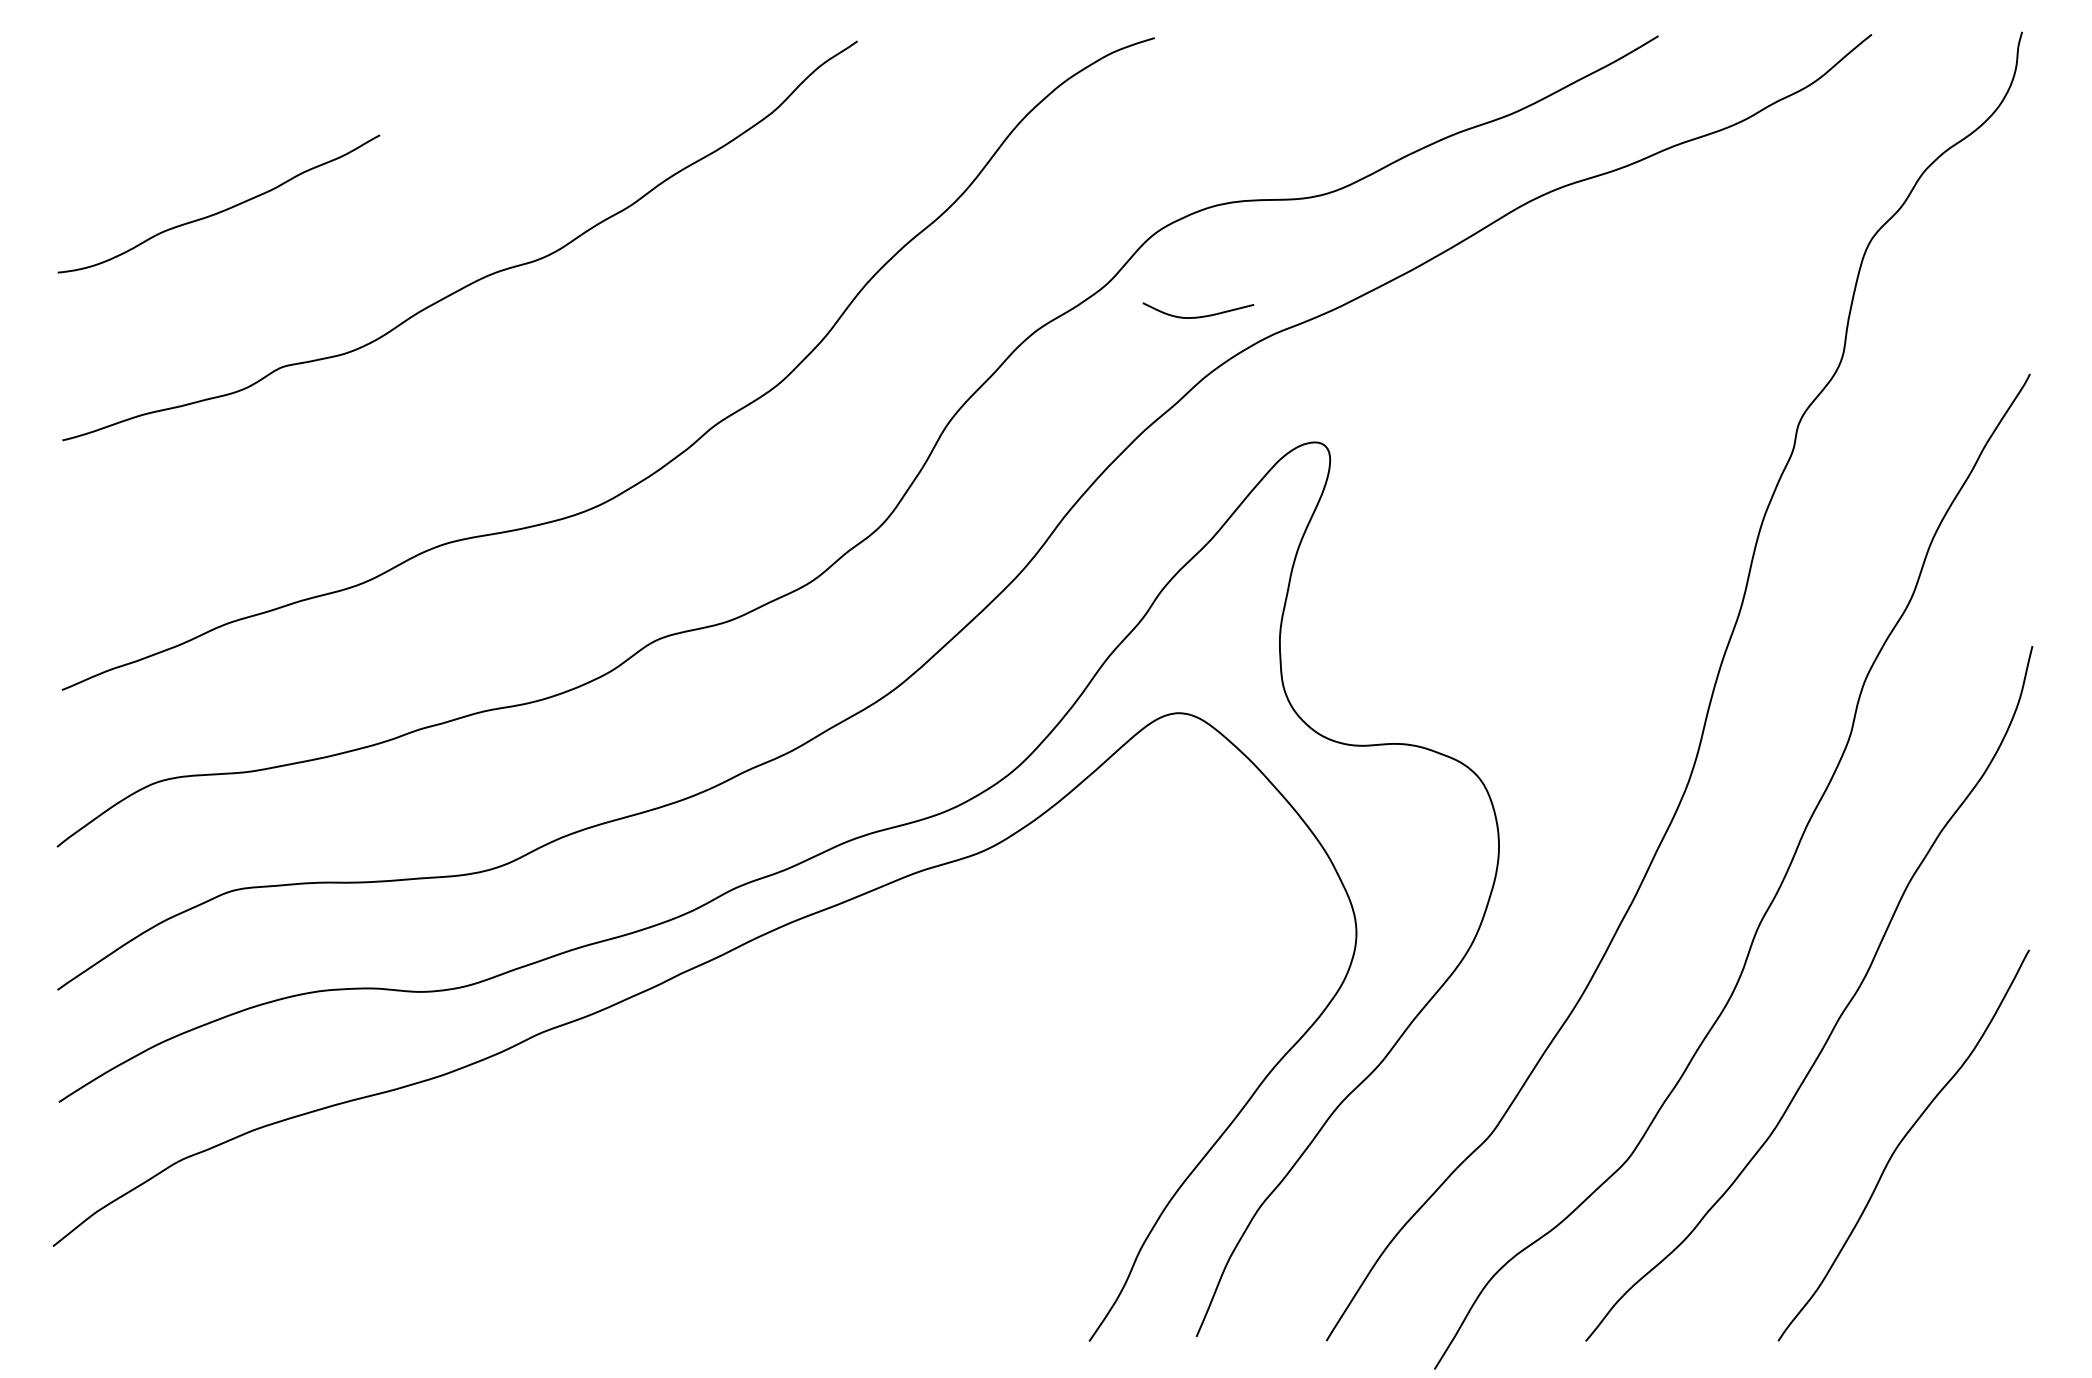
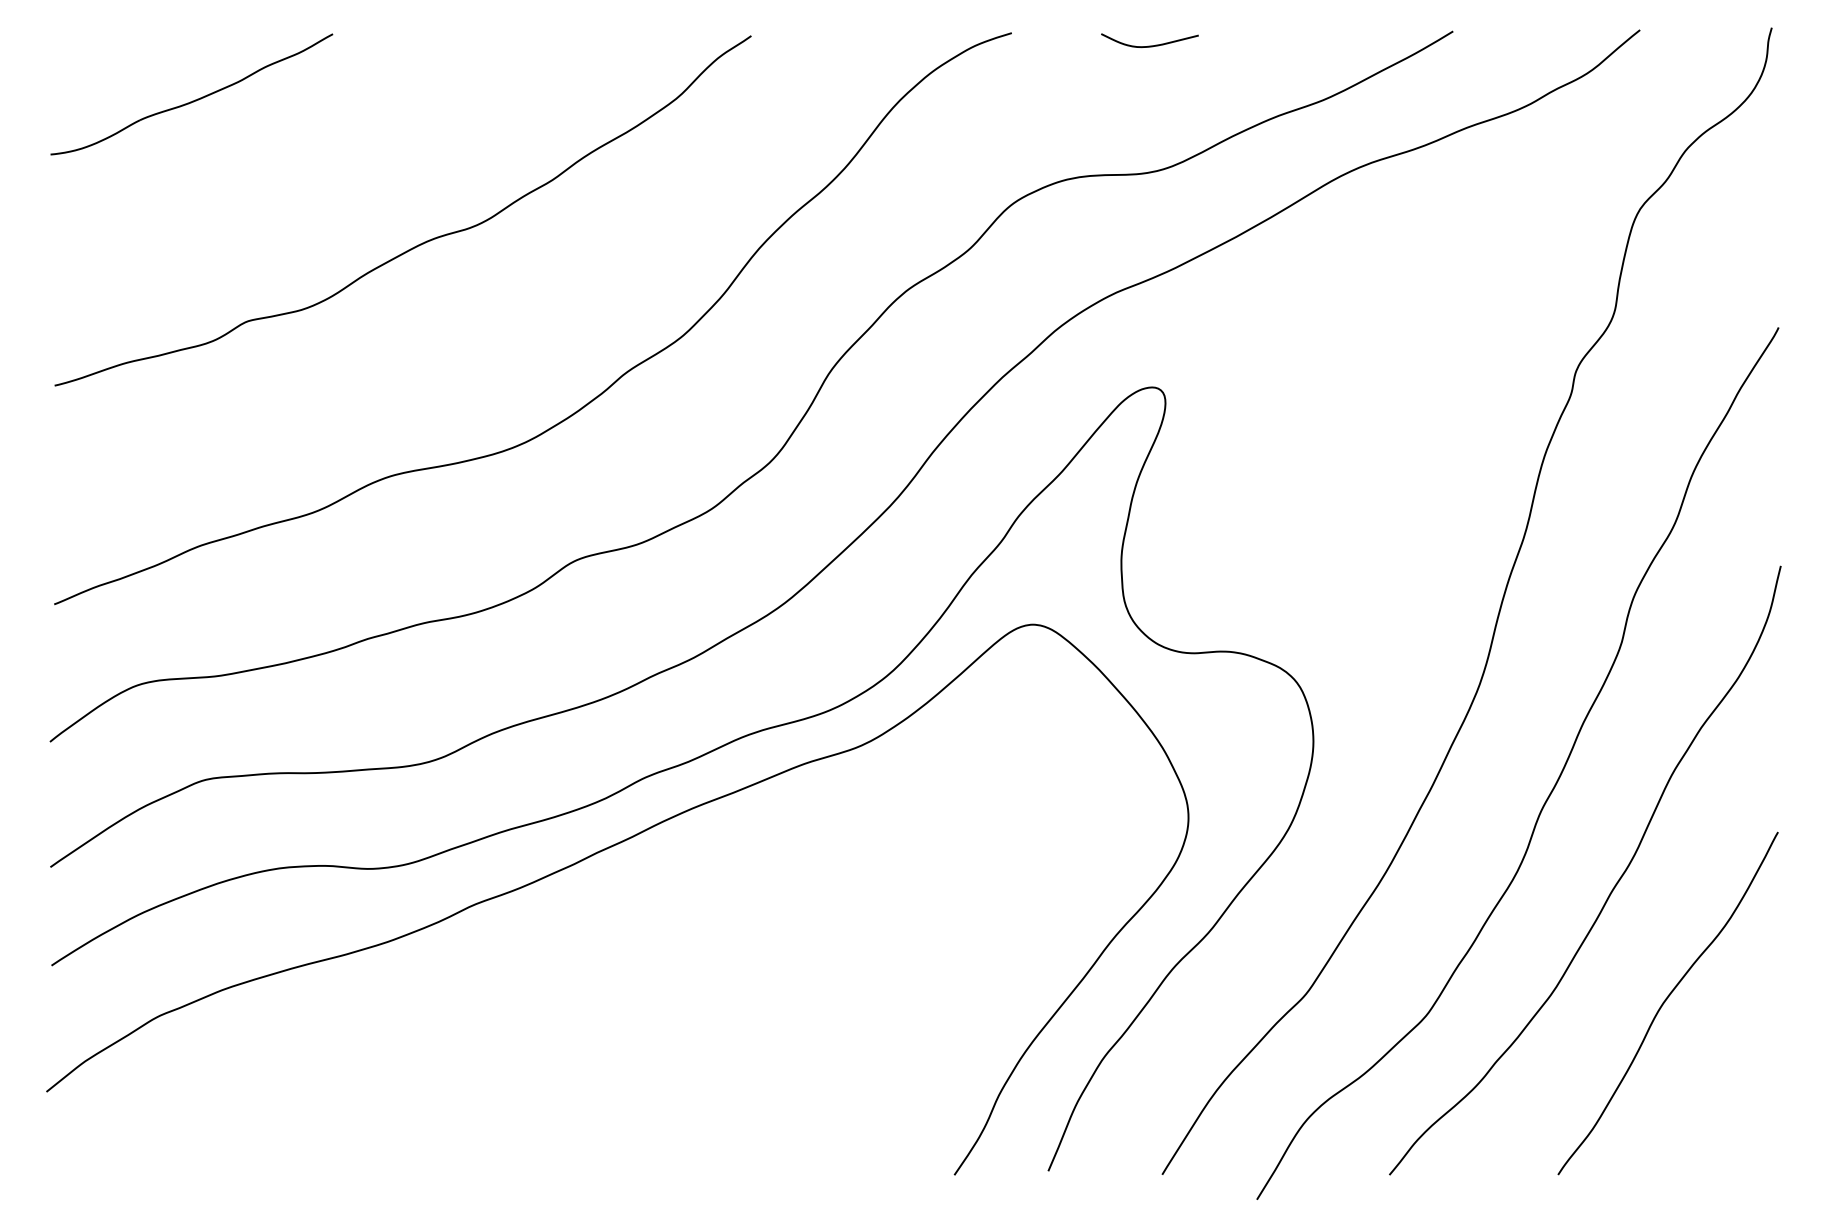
part: (221, 210) -> (194, 100), moved
curve: (1198, 316) -> (1150, 45), moved

